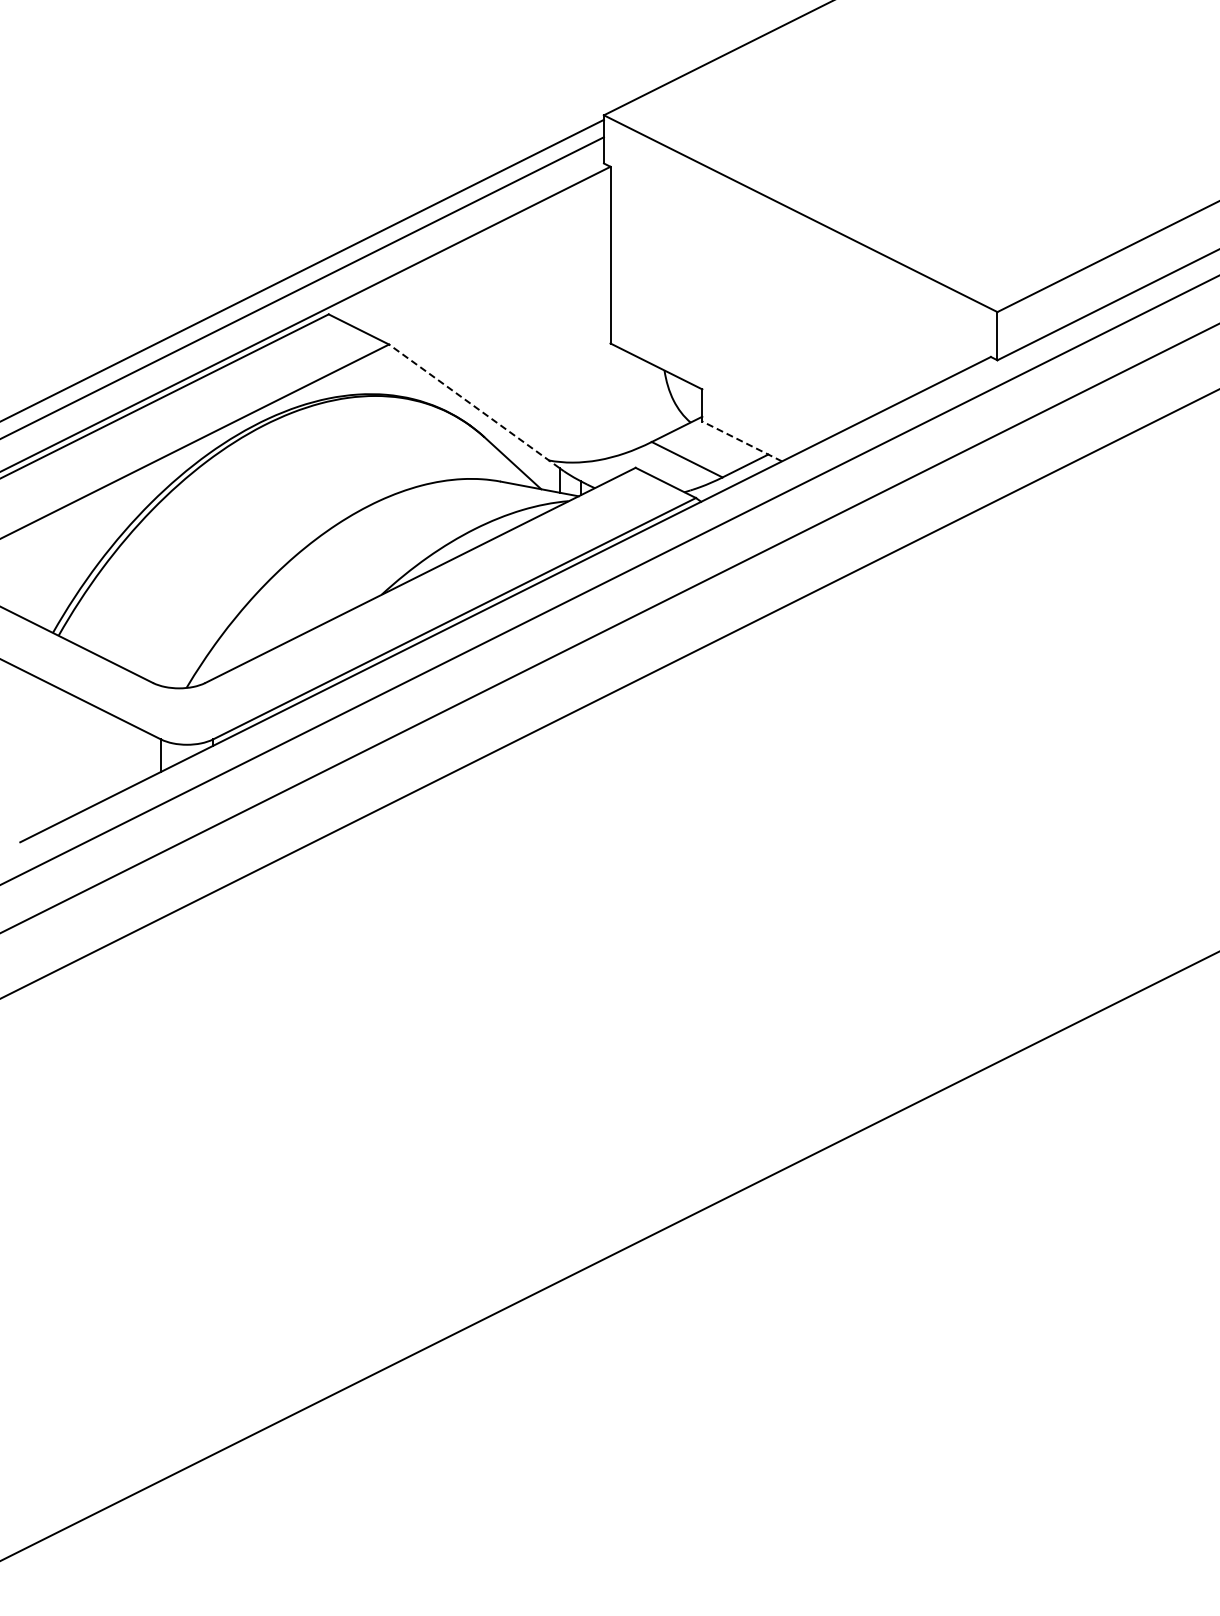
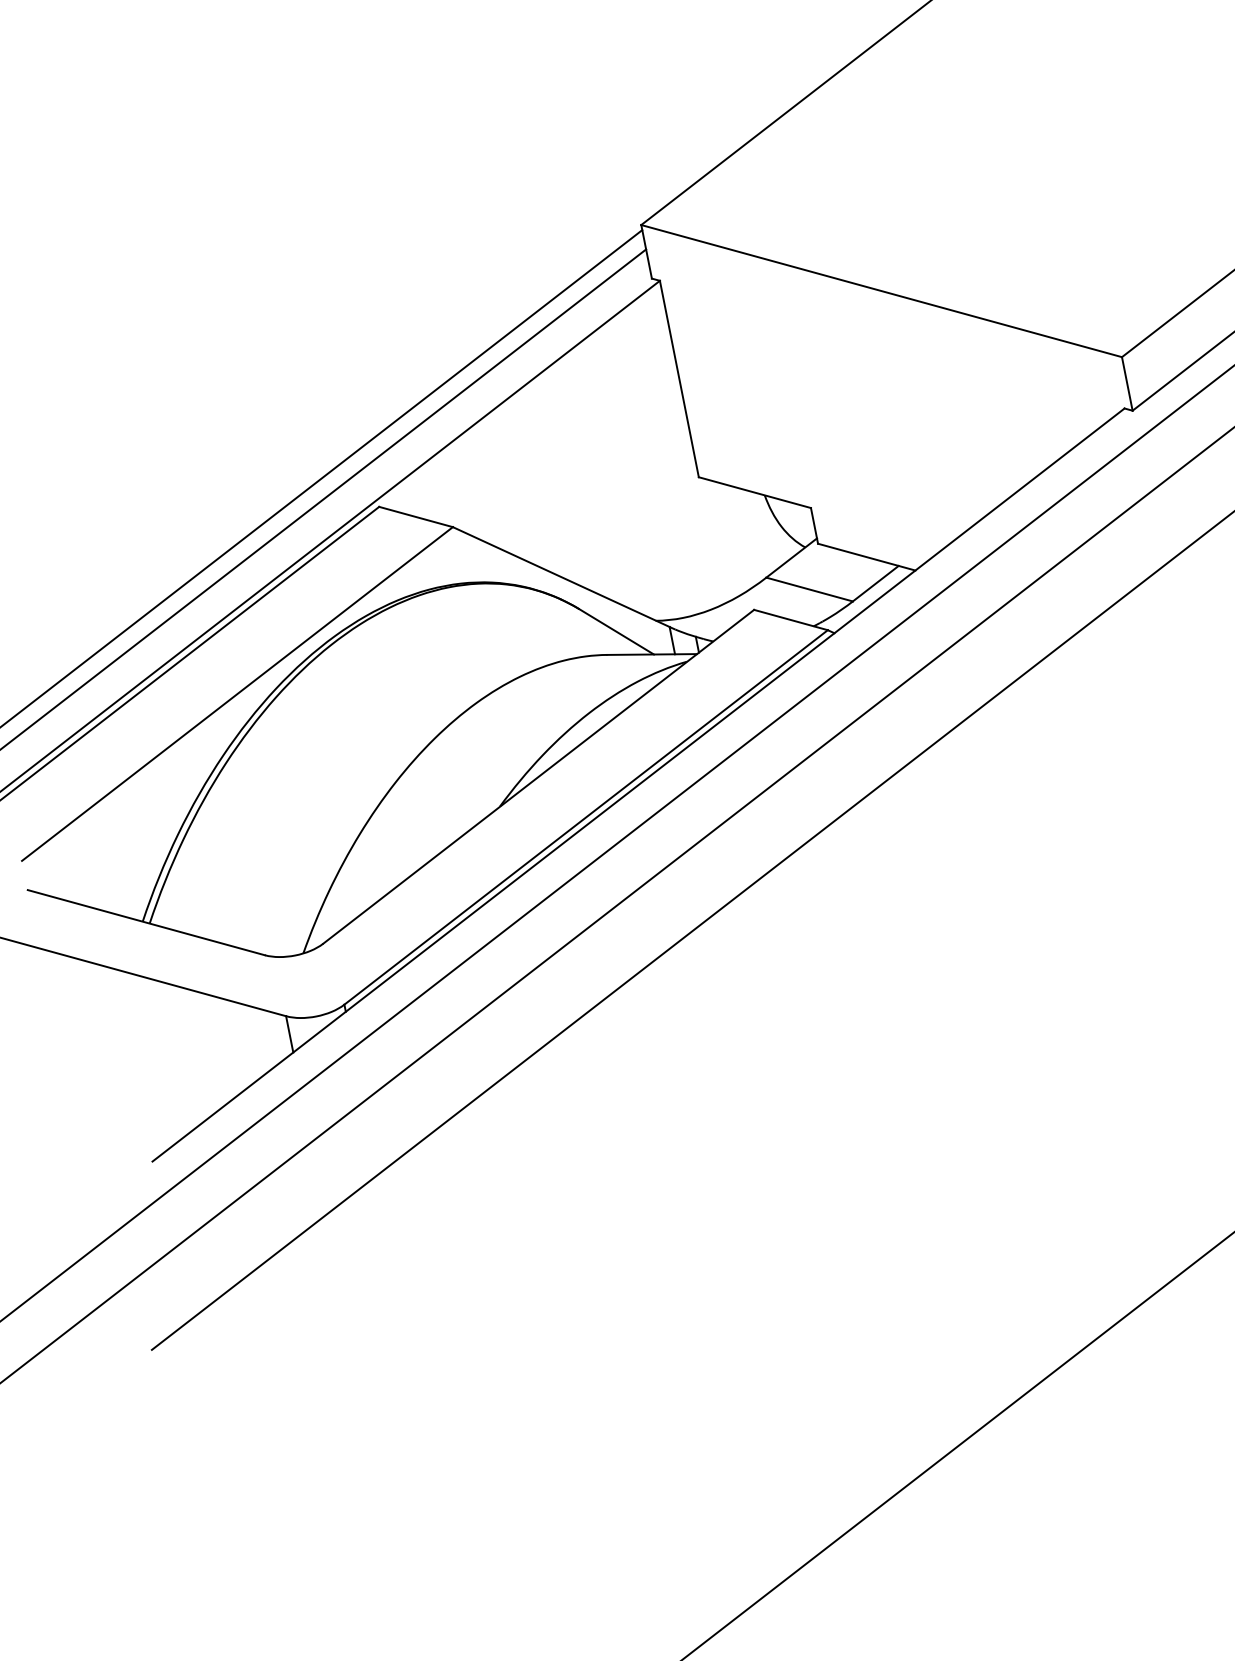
line: (473, 406) -> (560, 577), dashed -> solid
line: (742, 441) -> (867, 557), dashed -> solid

